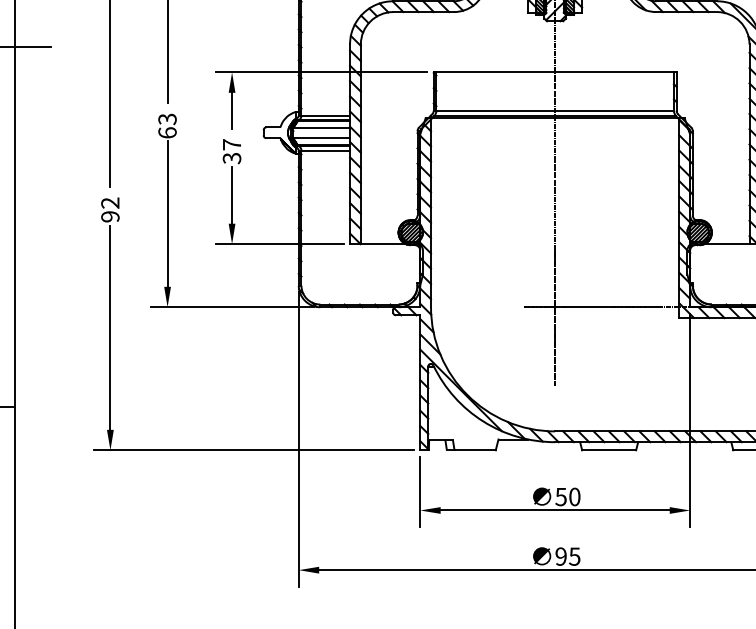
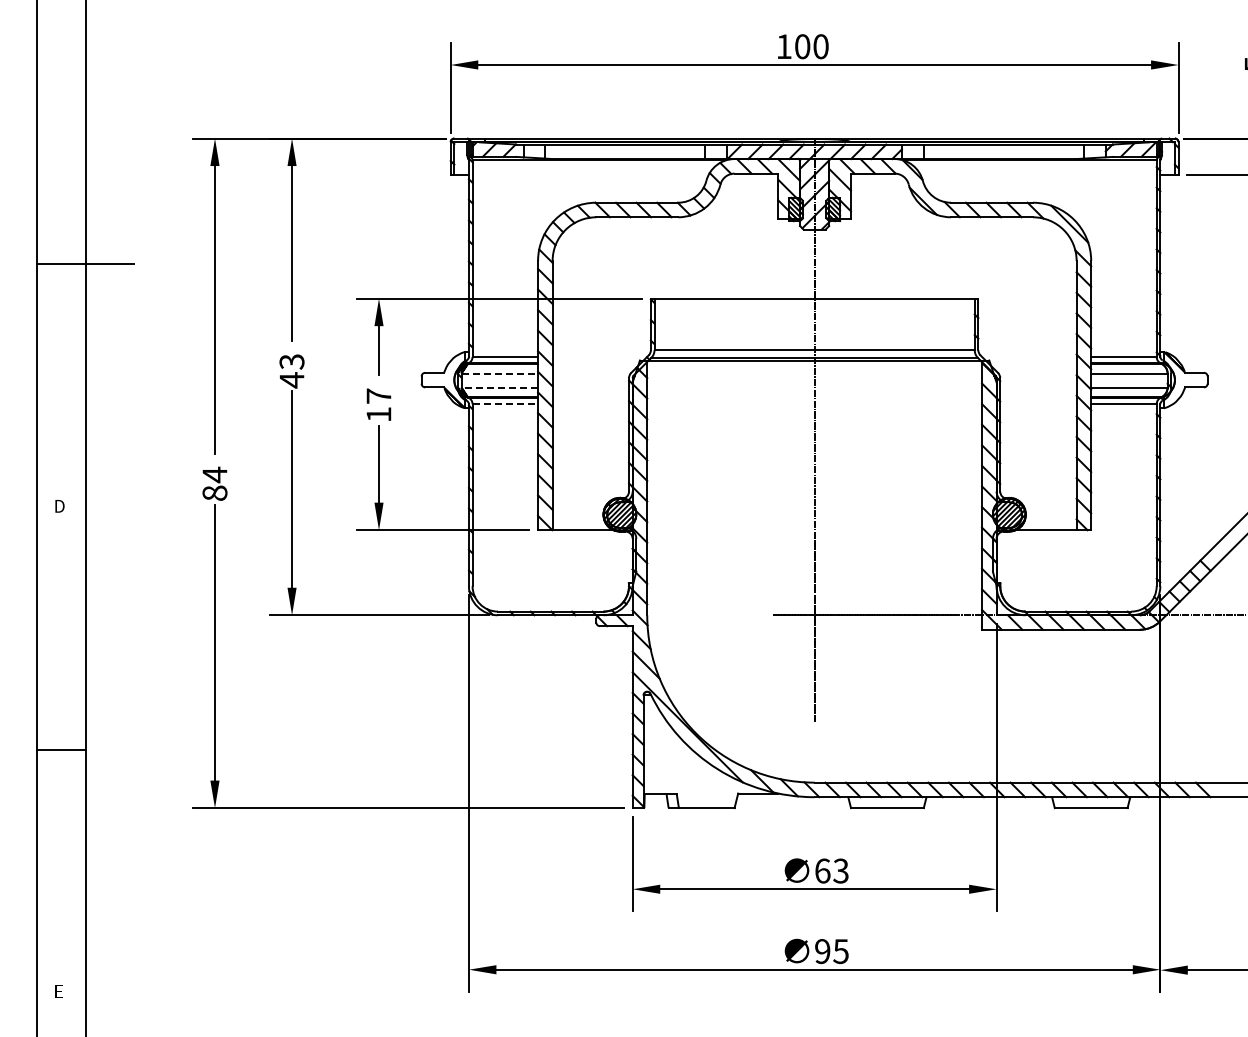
line: (322, 127) -> (500, 373), solid -> dashed
text: (167, 133) -> (291, 380), 63 -> 43
line: (321, 138) -> (499, 387), solid -> dashed
line: (325, 150) -> (505, 404), solid -> dashed
text: (231, 158) -> (378, 414), 37 -> 17
text: (110, 209) -> (214, 483), 92 -> 84
text: (567, 496) -> (831, 870), 50 -> 63

